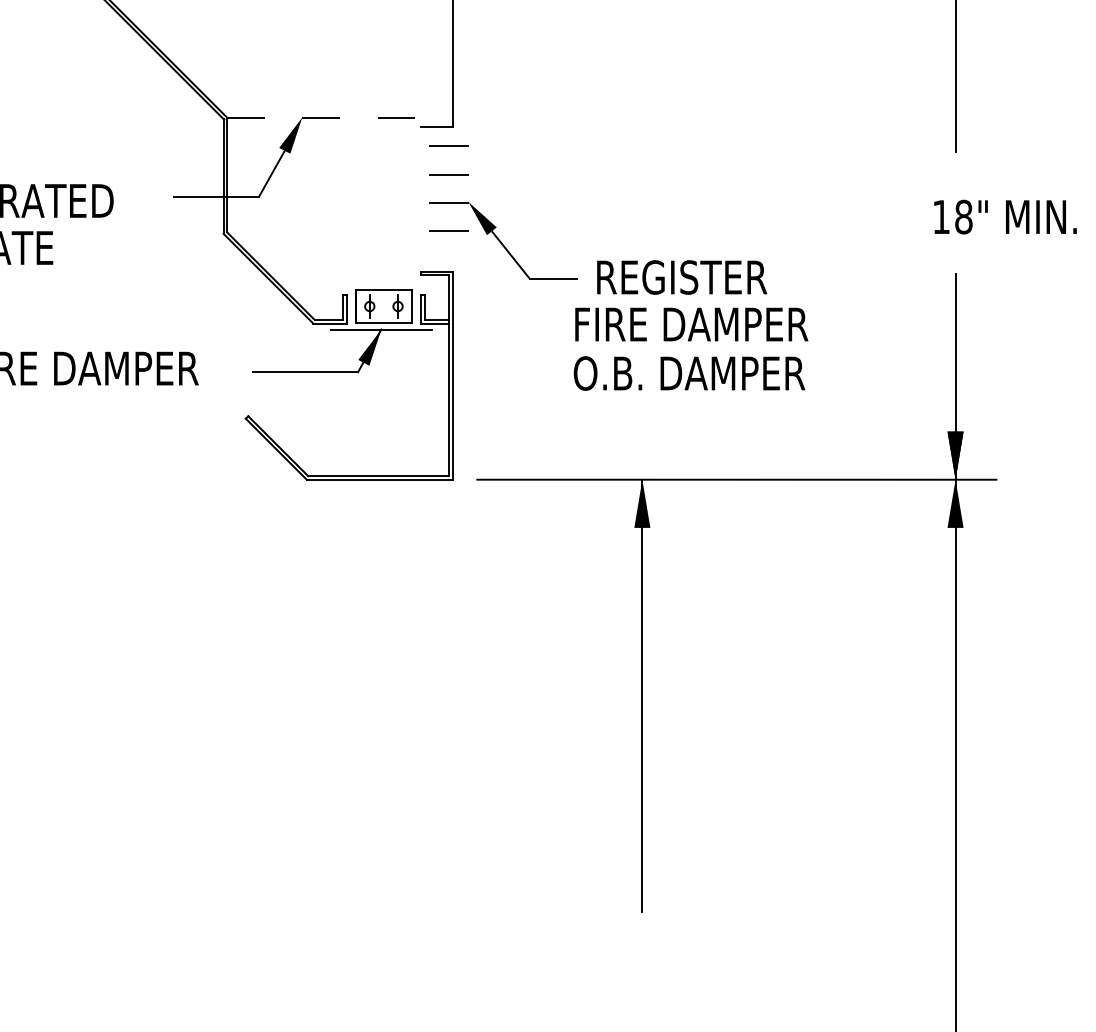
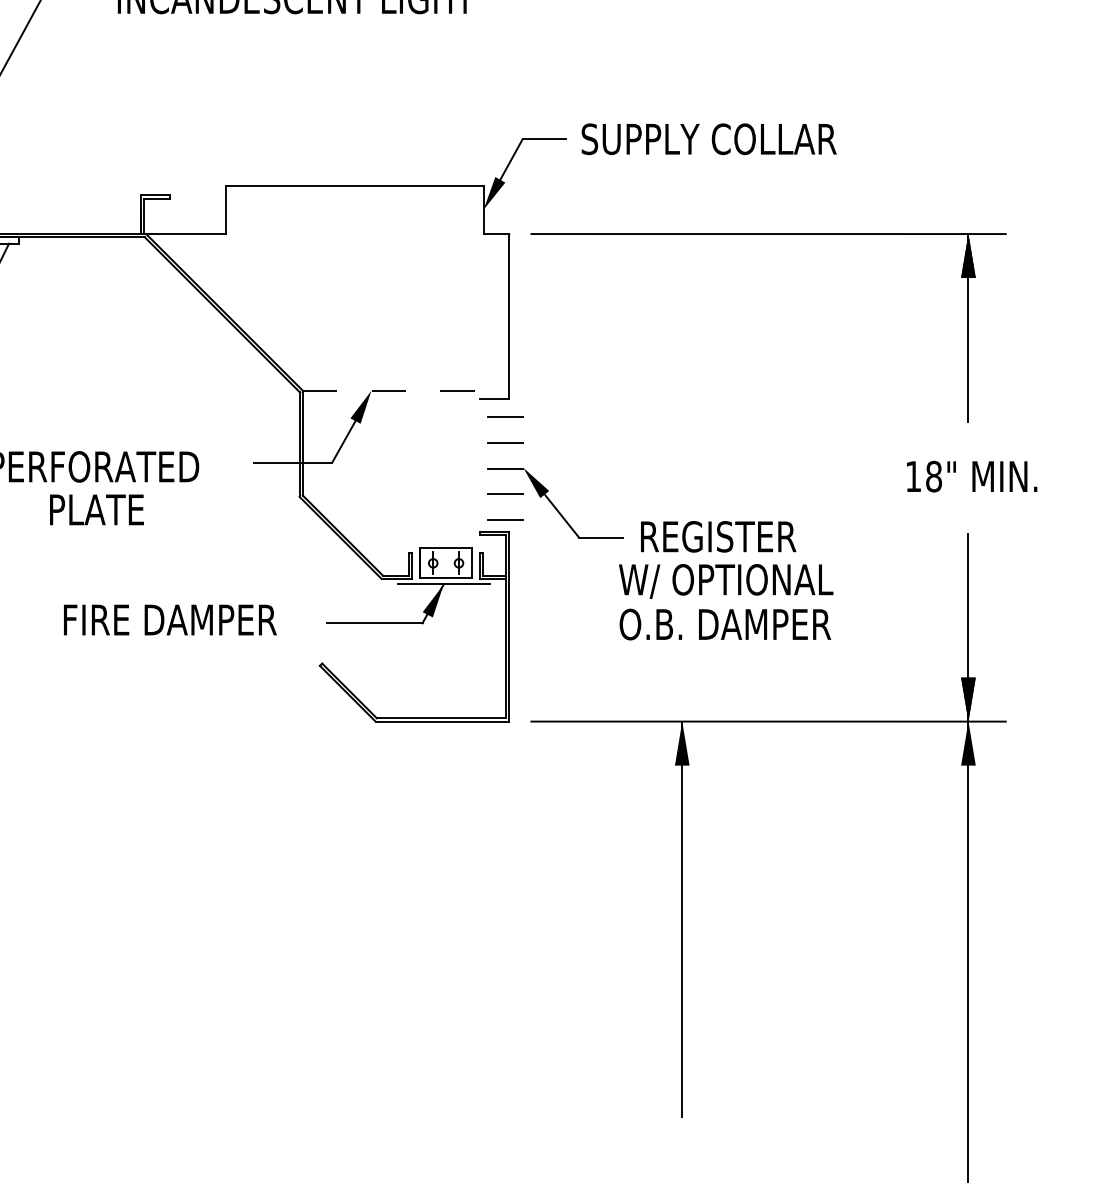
text: (1005, 216) -> (972, 476), moved
line: (448, 259) -> (505, 520), added
text: (690, 326) -> (726, 581), FIRE DAMPER -> W/ OPTIONAL

